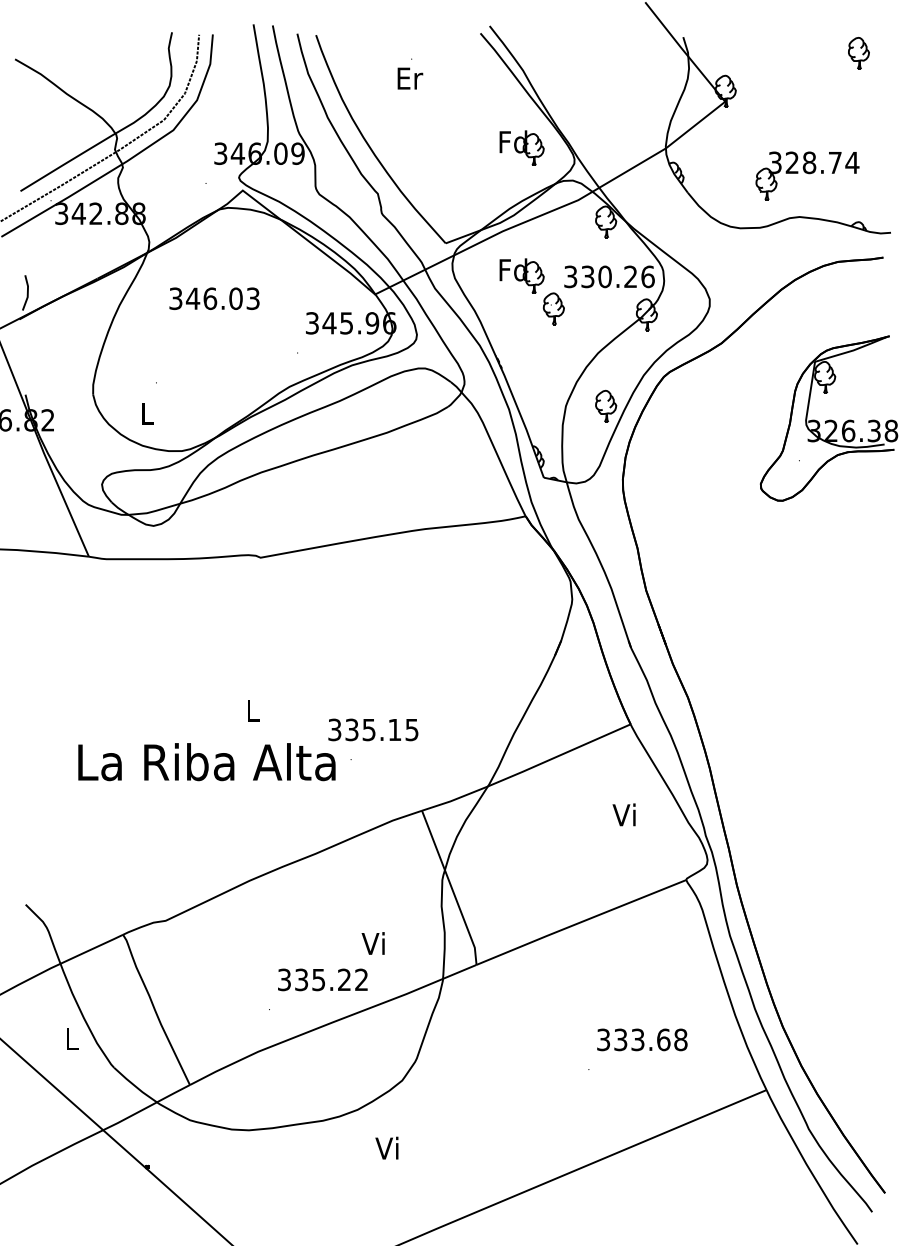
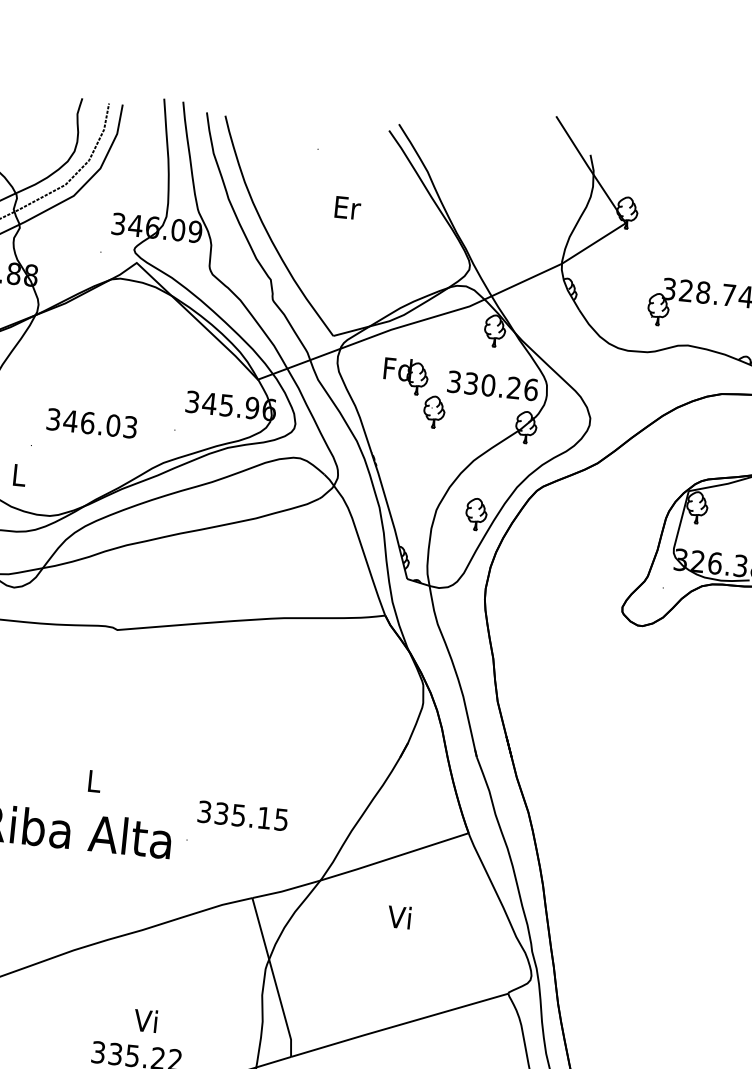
text: (410, 78) -> (348, 207), moved
part: (521, 147) -> (418, 248), removed
text: (214, 298) -> (92, 423), moved
text: (373, 729) -> (243, 815), moved
text: (623, 814) -> (398, 916), moved
text: (372, 943) -> (144, 1020), moved

